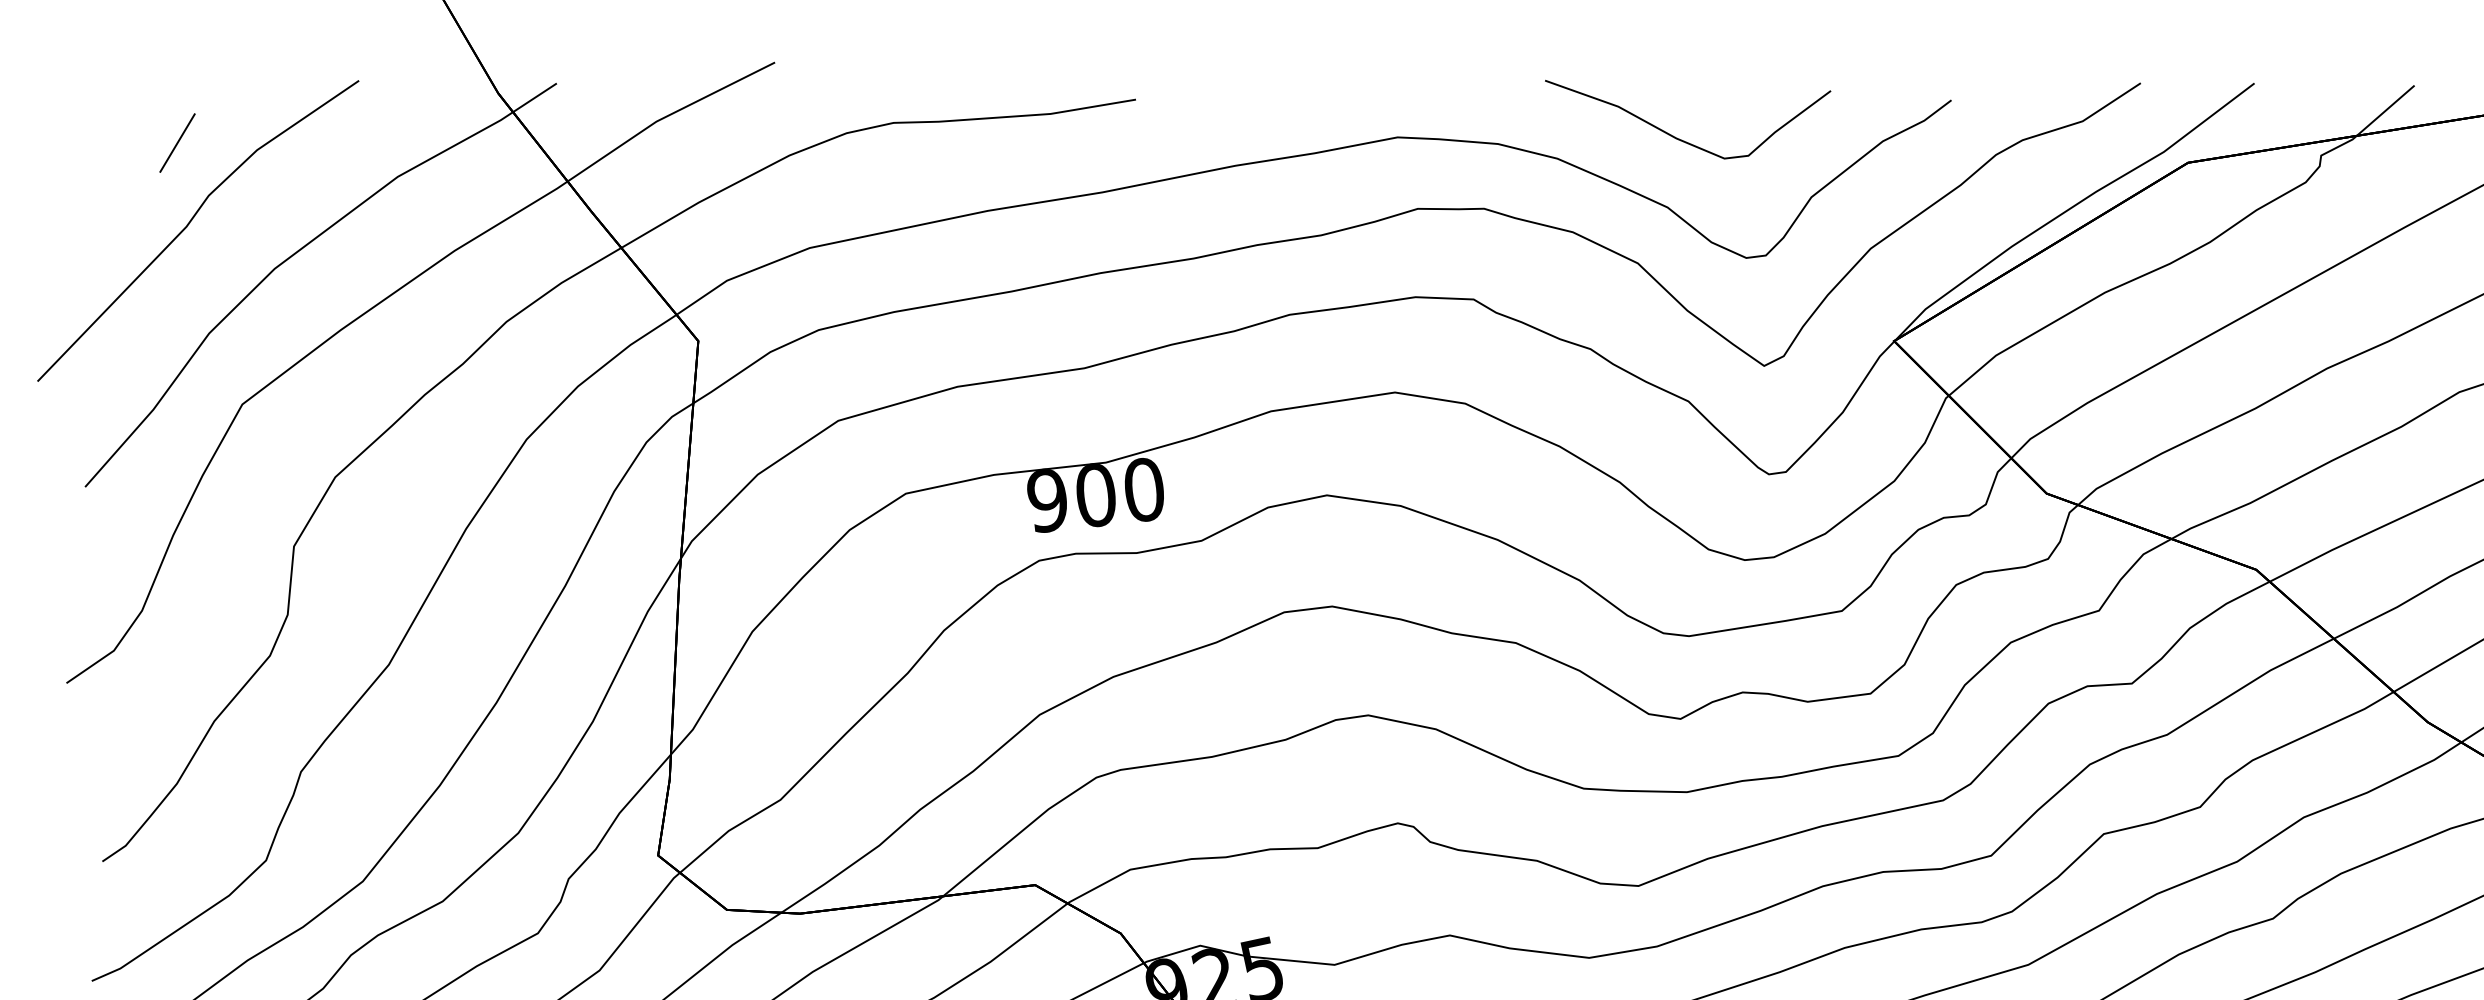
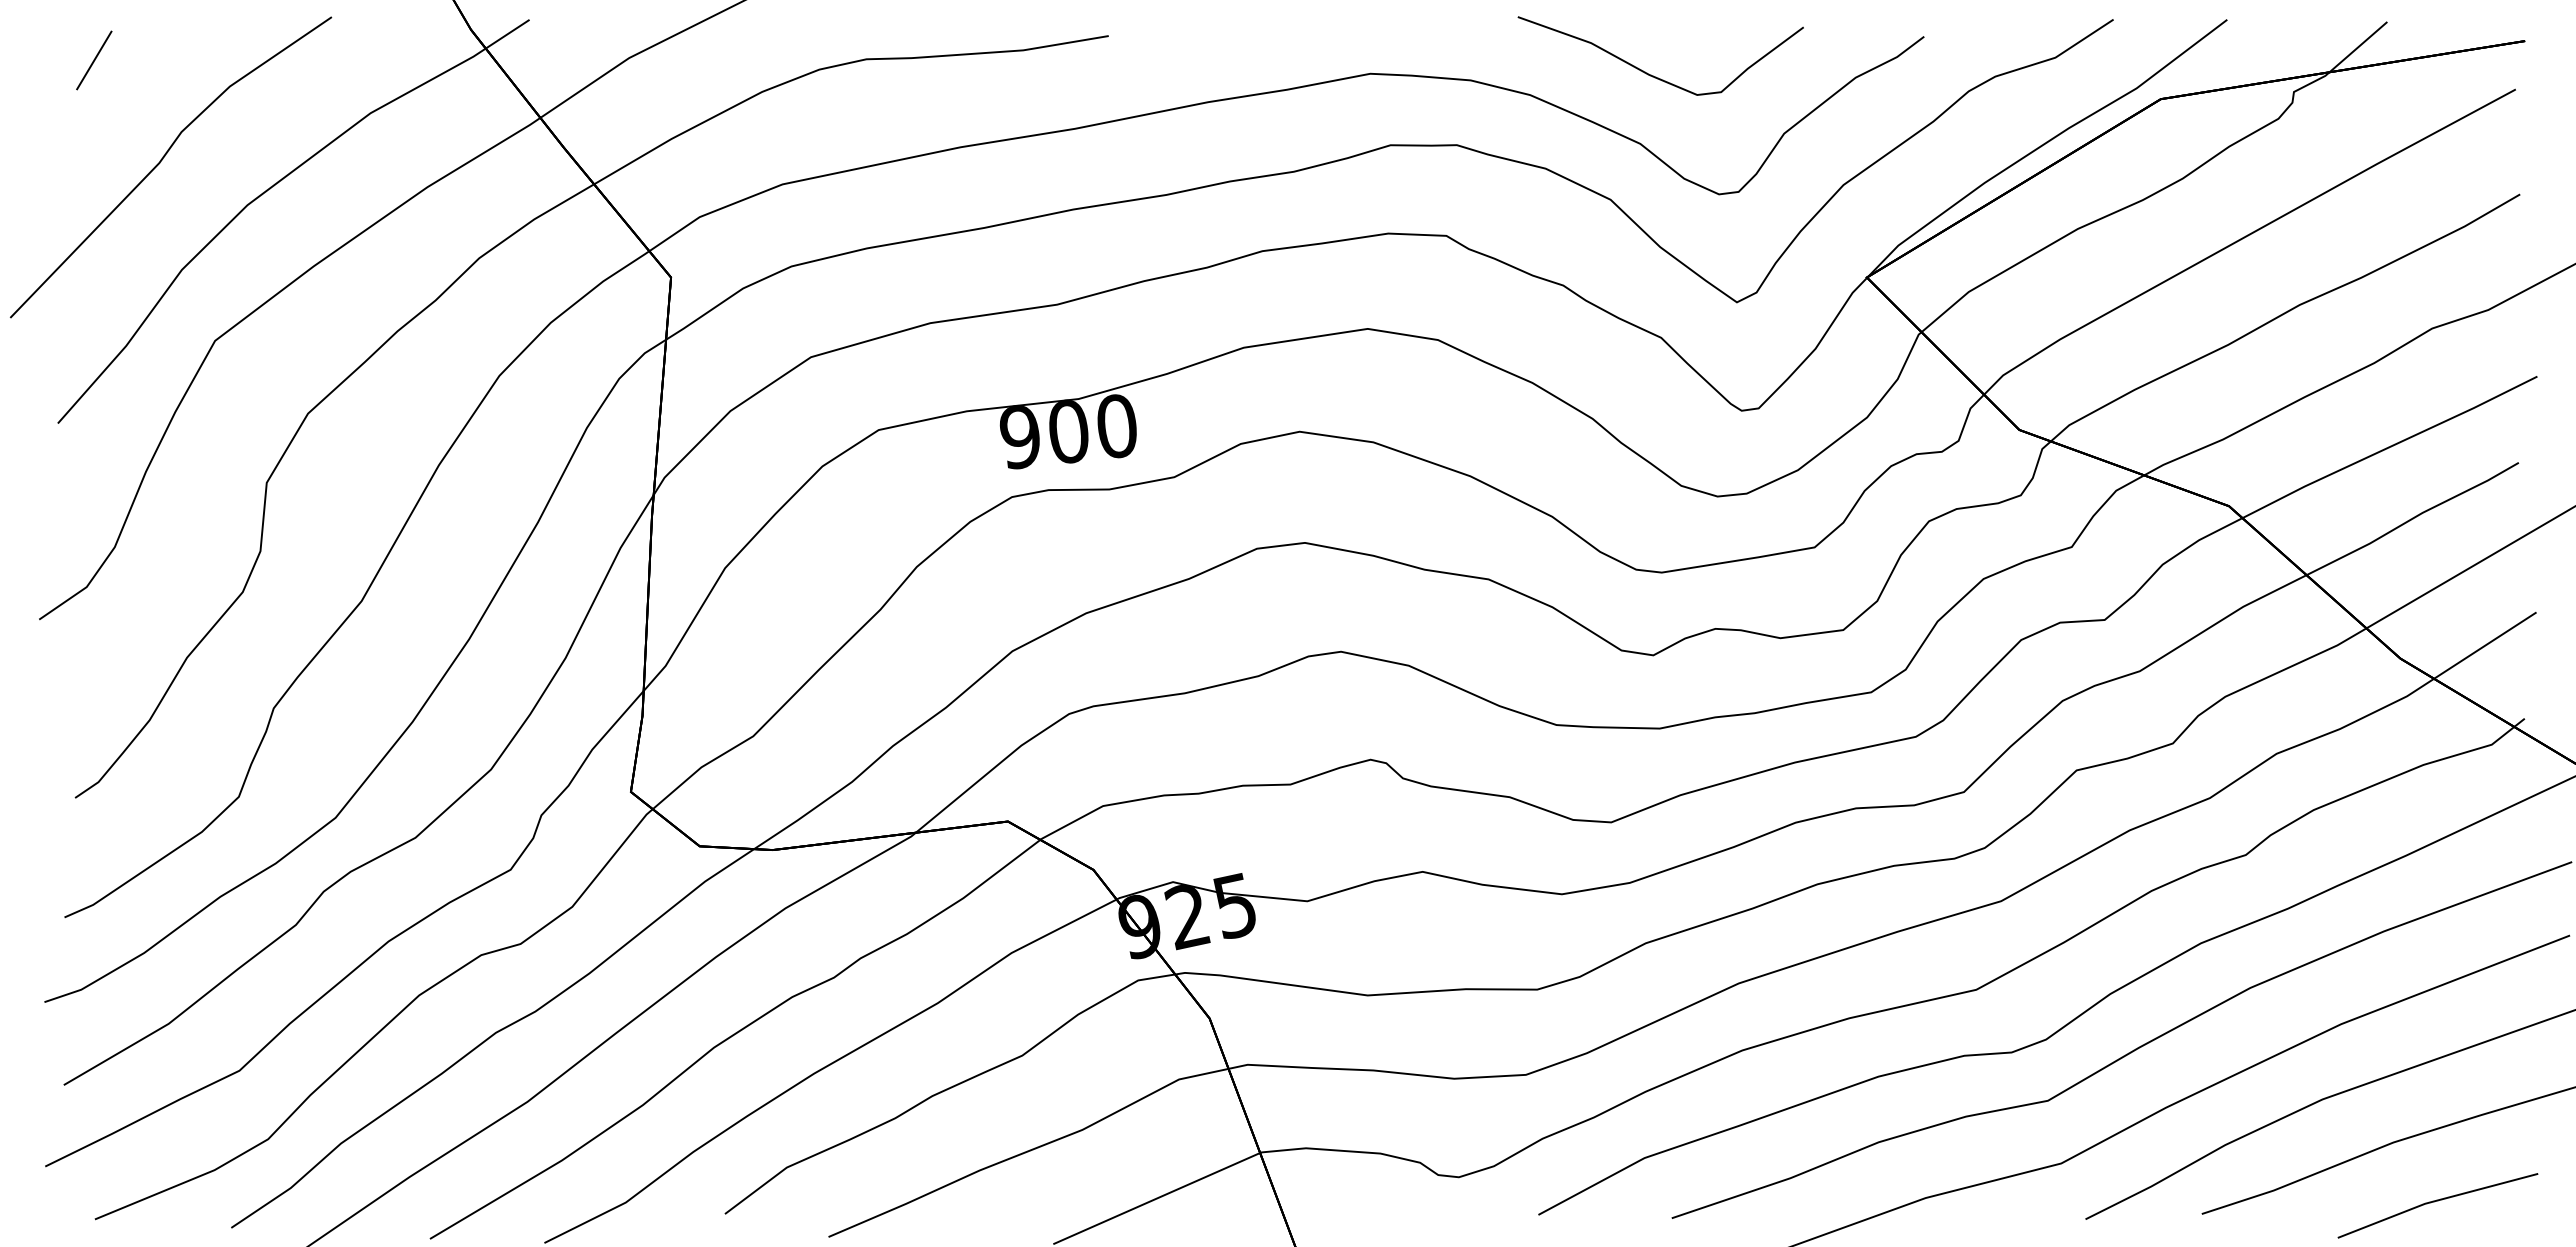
line: (177, 143) -> (94, 60), moved

